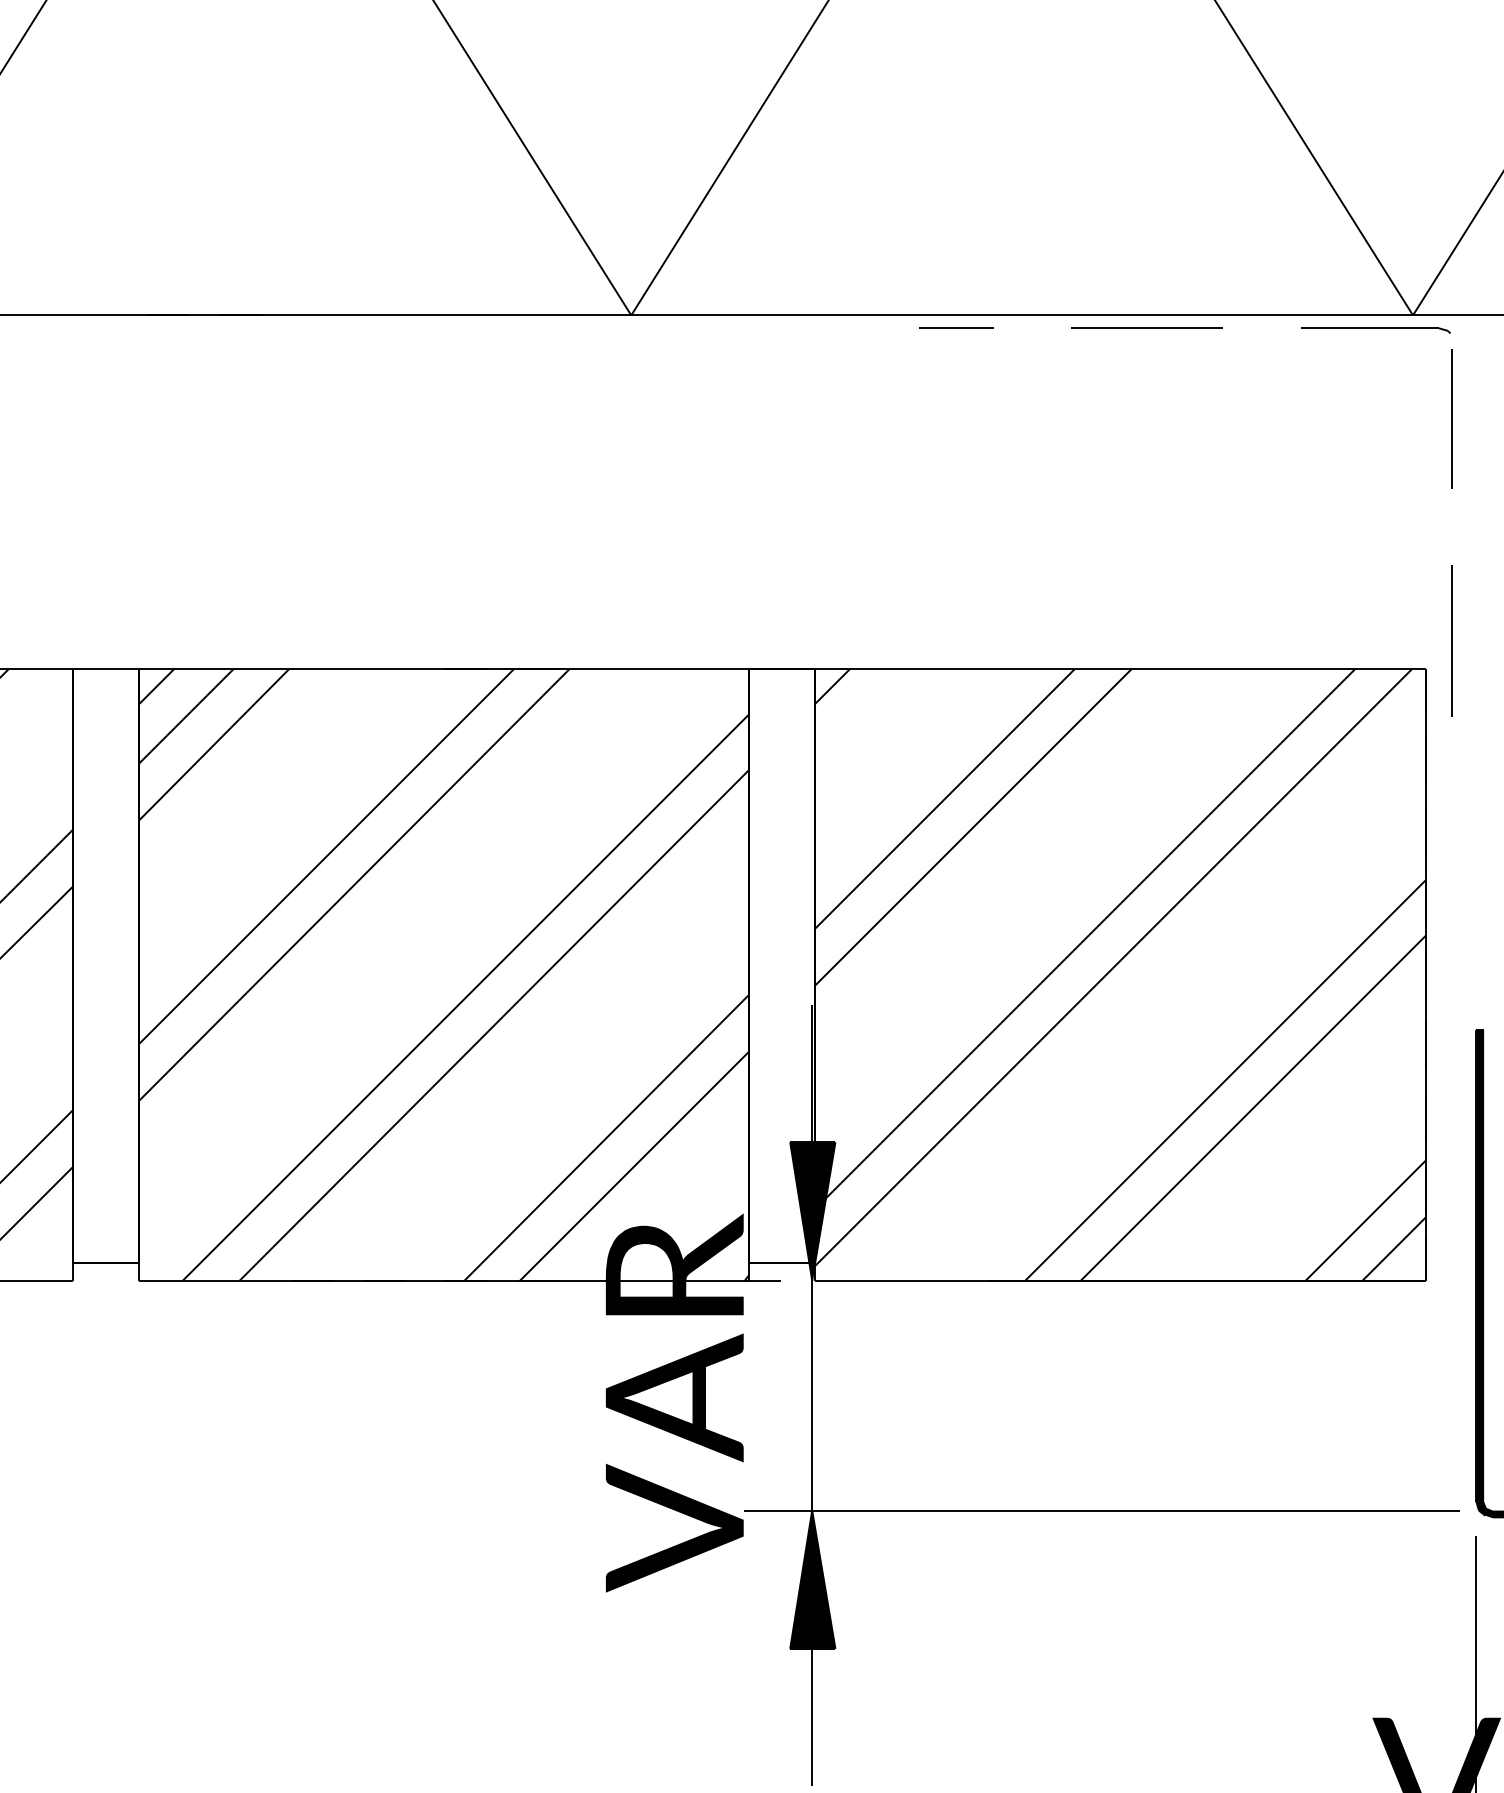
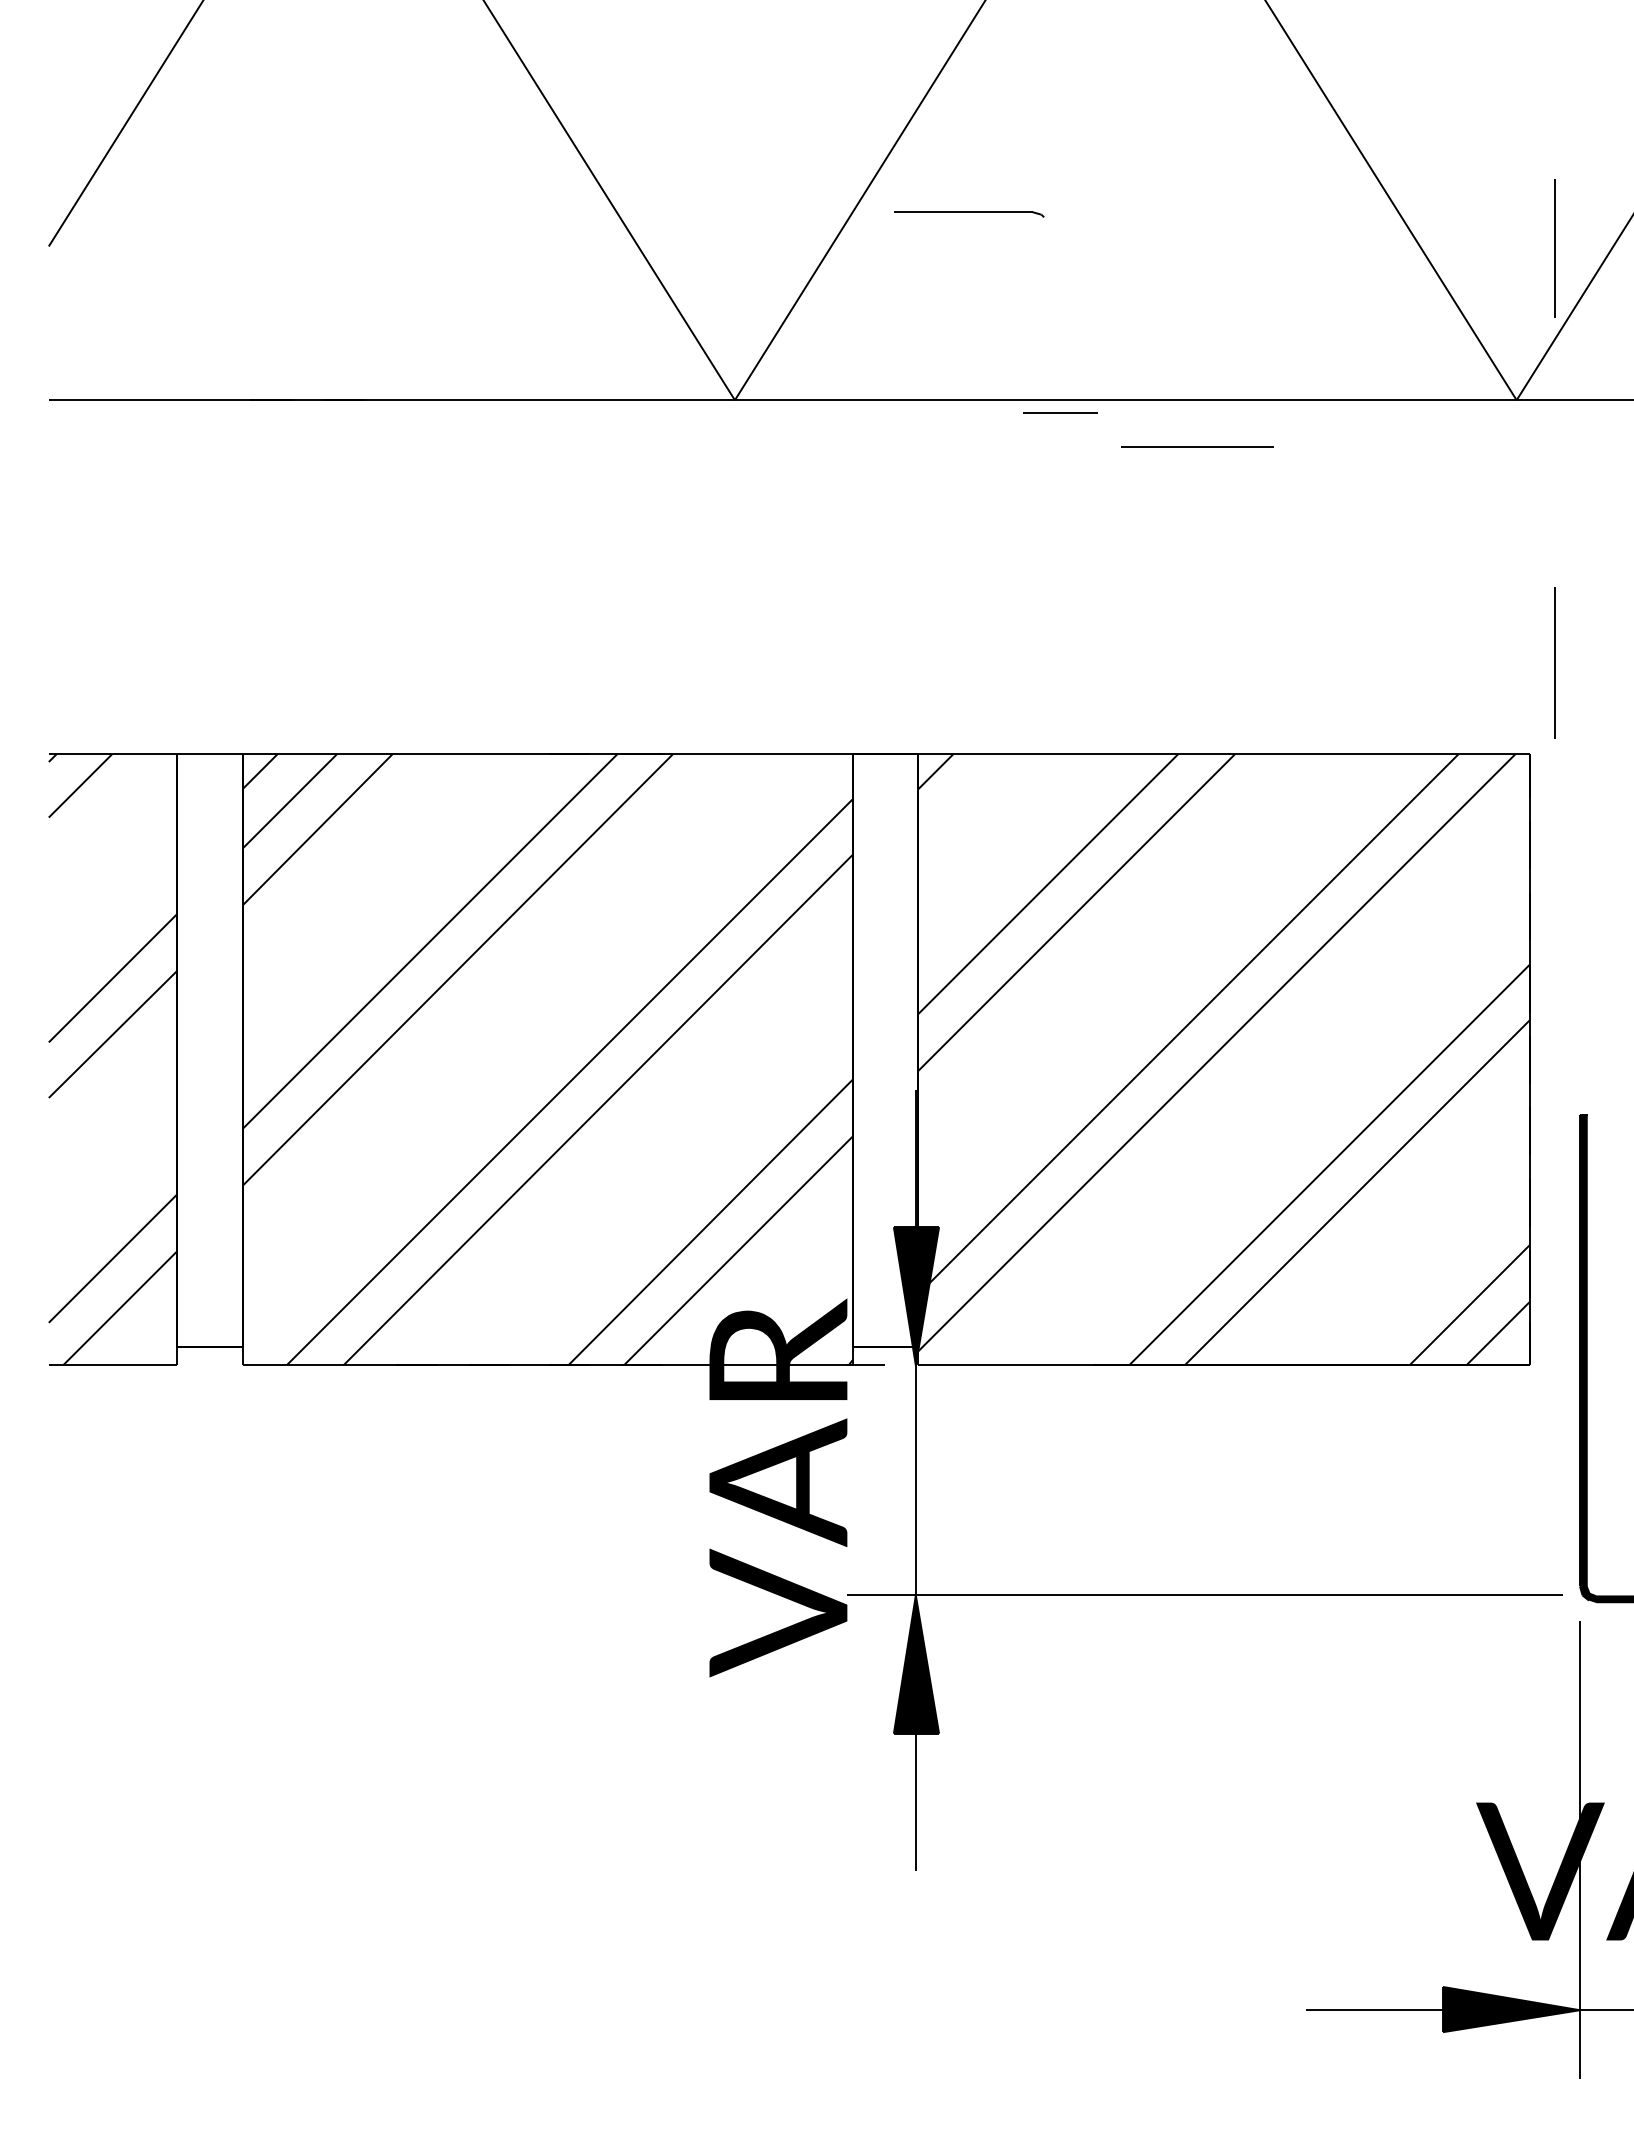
line: (1146, 327) -> (1197, 446), moved
part: (1375, 330) -> (969, 214), moved
line: (1450, 418) -> (1554, 248), moved
line: (1450, 640) -> (1554, 662), moved

